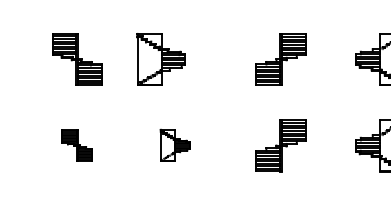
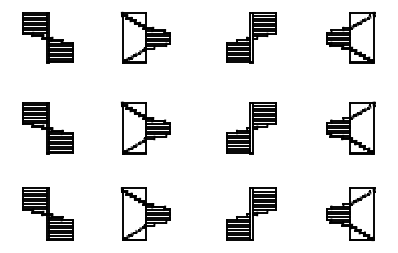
part: (160, 58) -> (145, 127), moved
part: (76, 144) -> (47, 213), size x1.67
part: (174, 144) -> (145, 213), size x1.67

